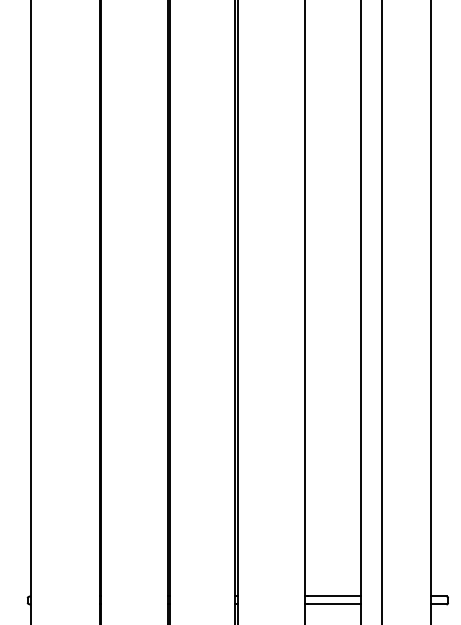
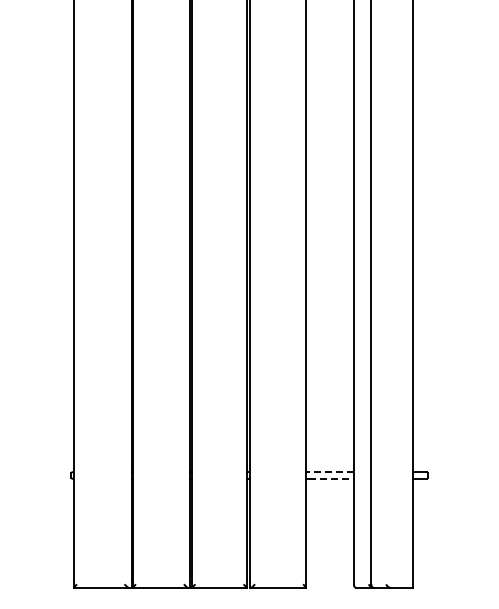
line: (334, 596) -> (331, 472), solid -> dashed
line: (335, 603) -> (332, 478), solid -> dashed

